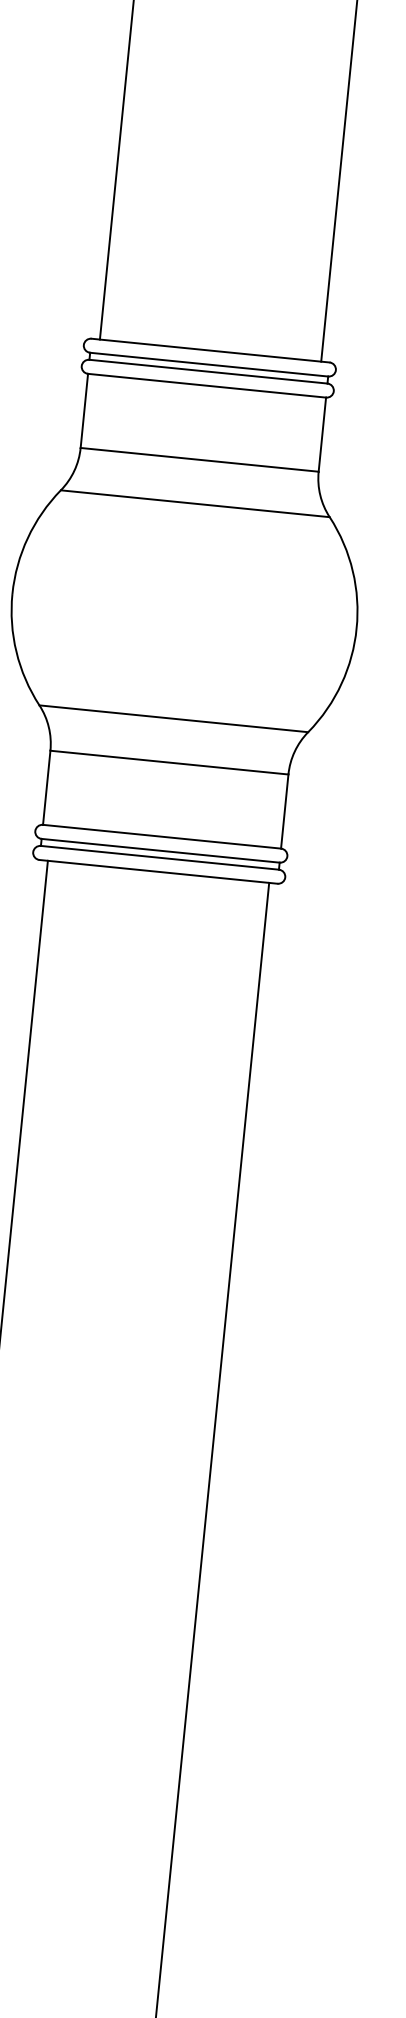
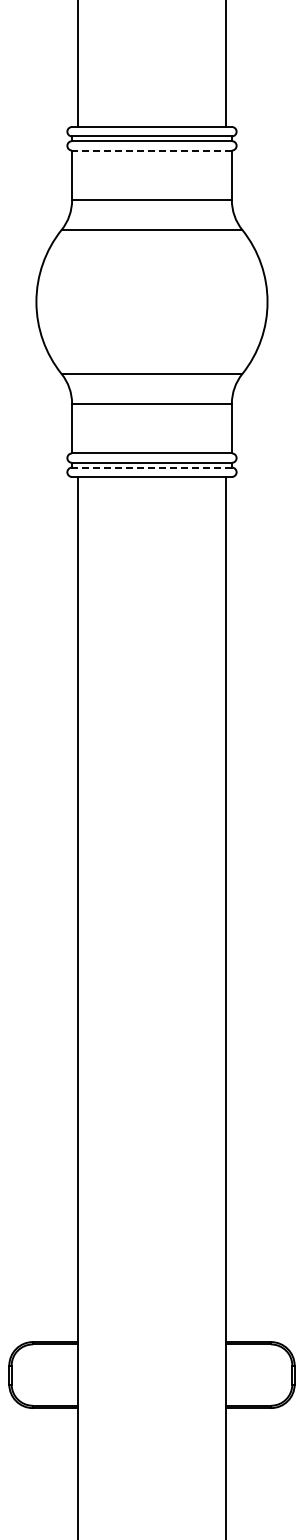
line: (206, 385) -> (151, 150), solid -> dashed
line: (159, 857) -> (151, 467), solid -> dashed

